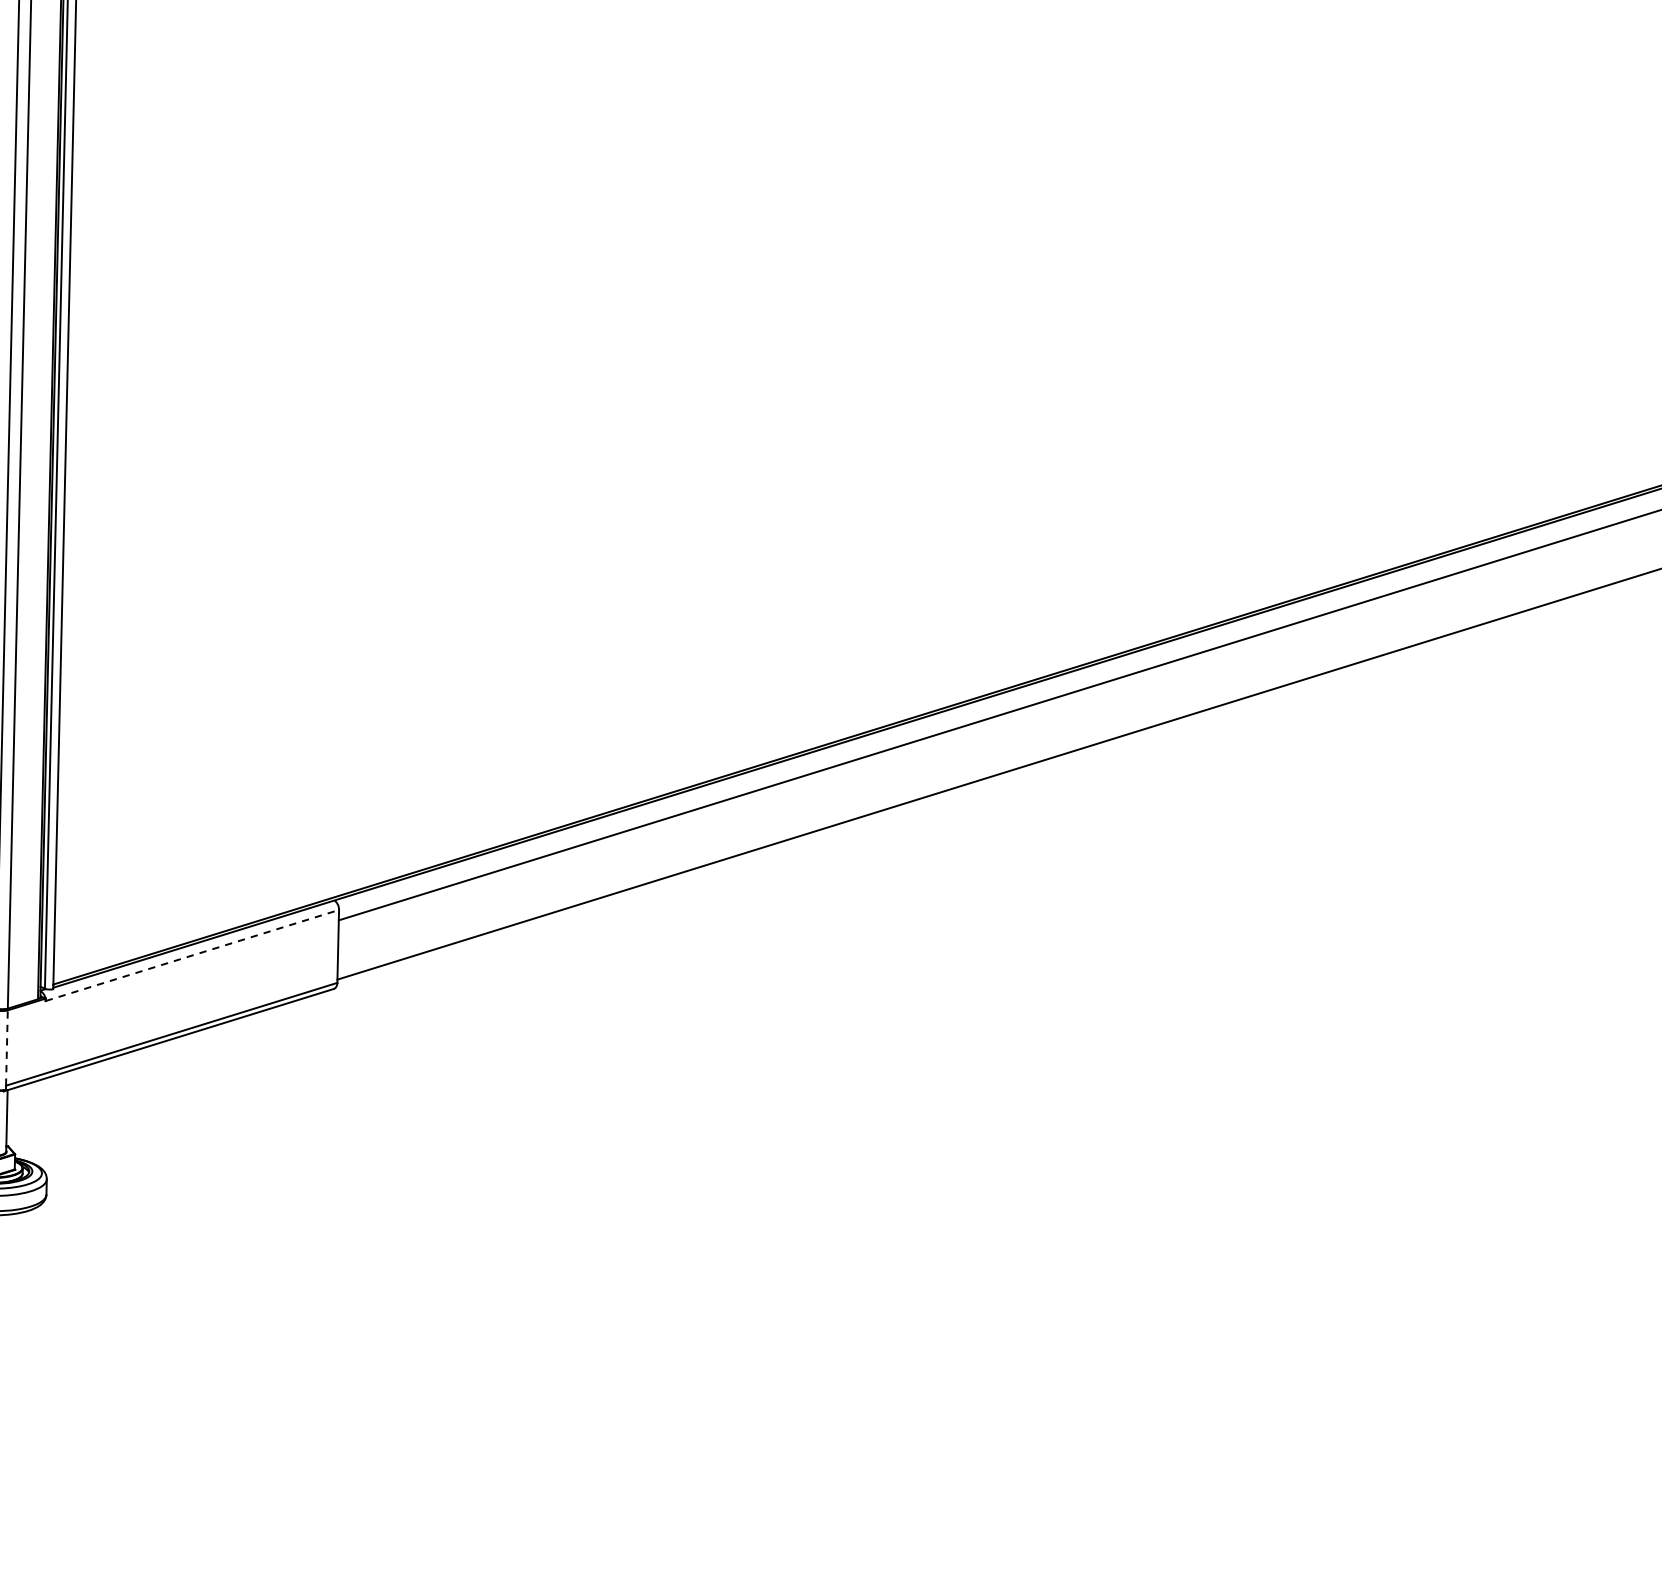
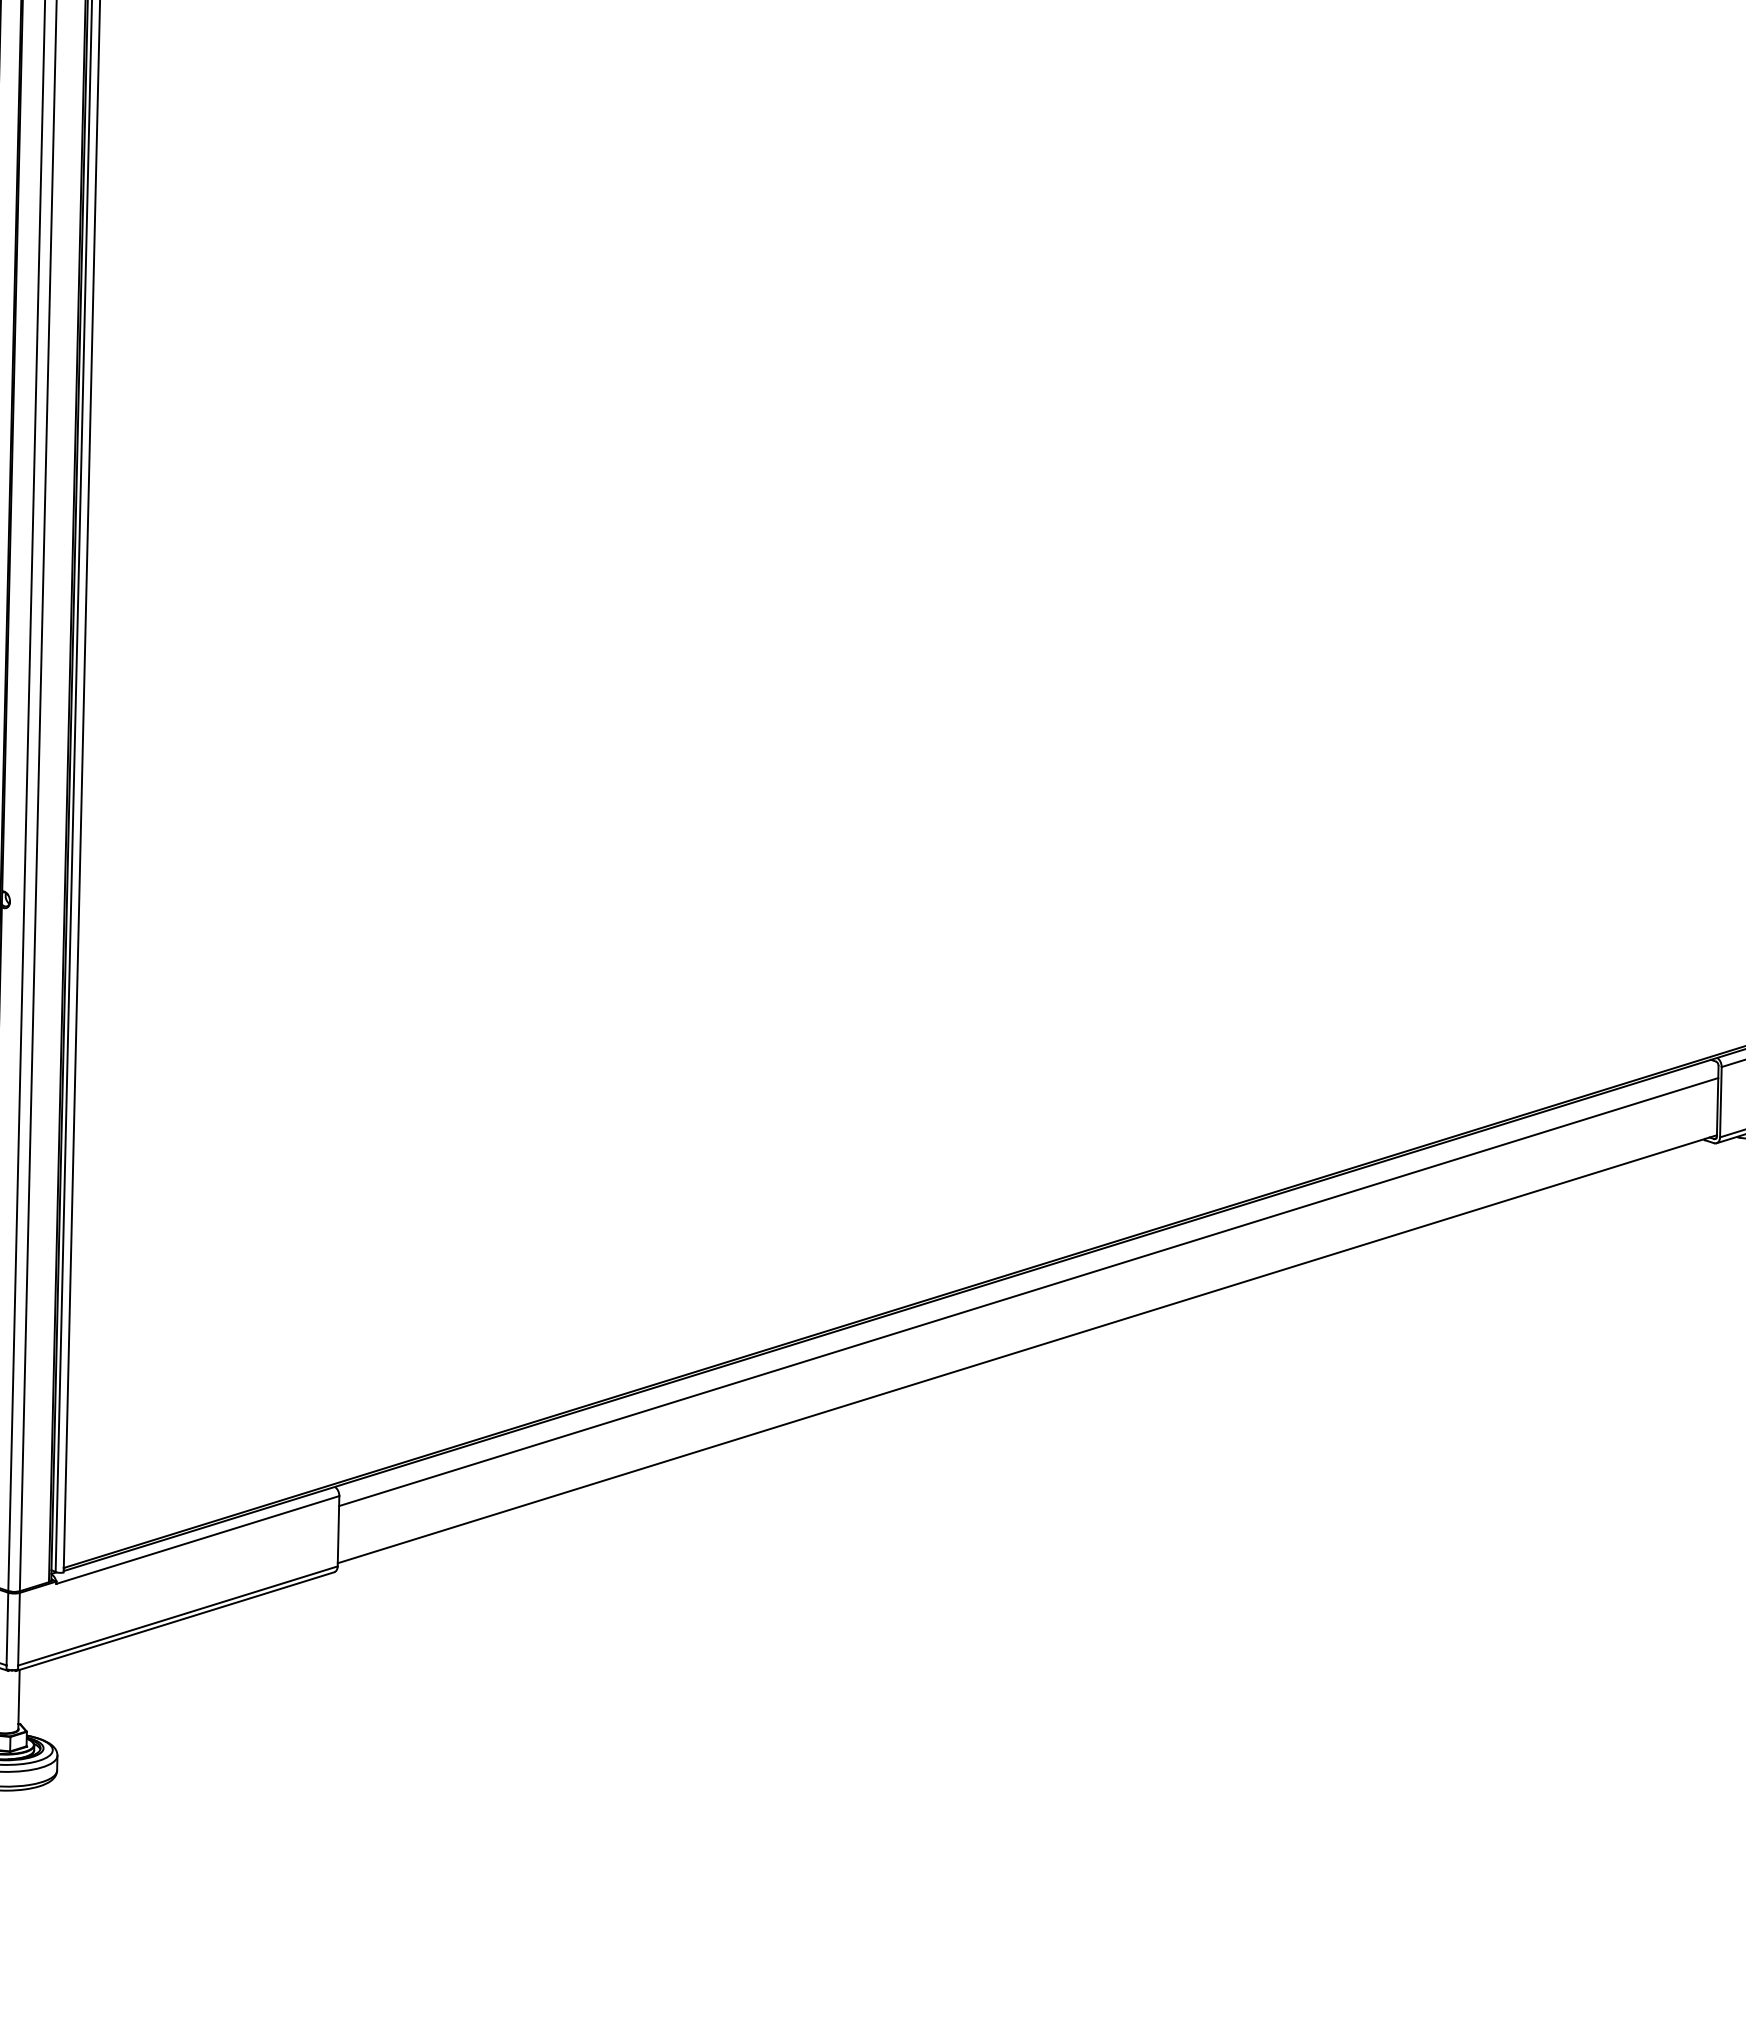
line: (193, 955) -> (198, 1539), dashed -> solid
line: (7, 1047) -> (19, 1628), dashed -> solid

